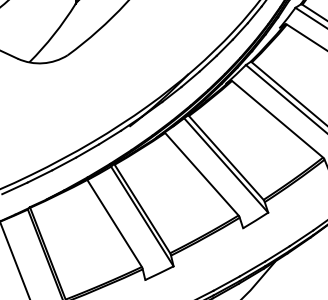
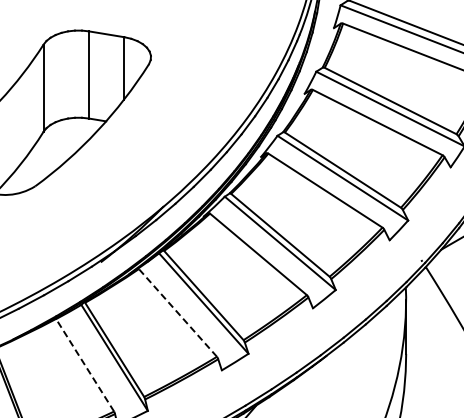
line: (201, 173) -> (177, 312), solid -> dashed
line: (114, 223) -> (85, 365), solid -> dashed

